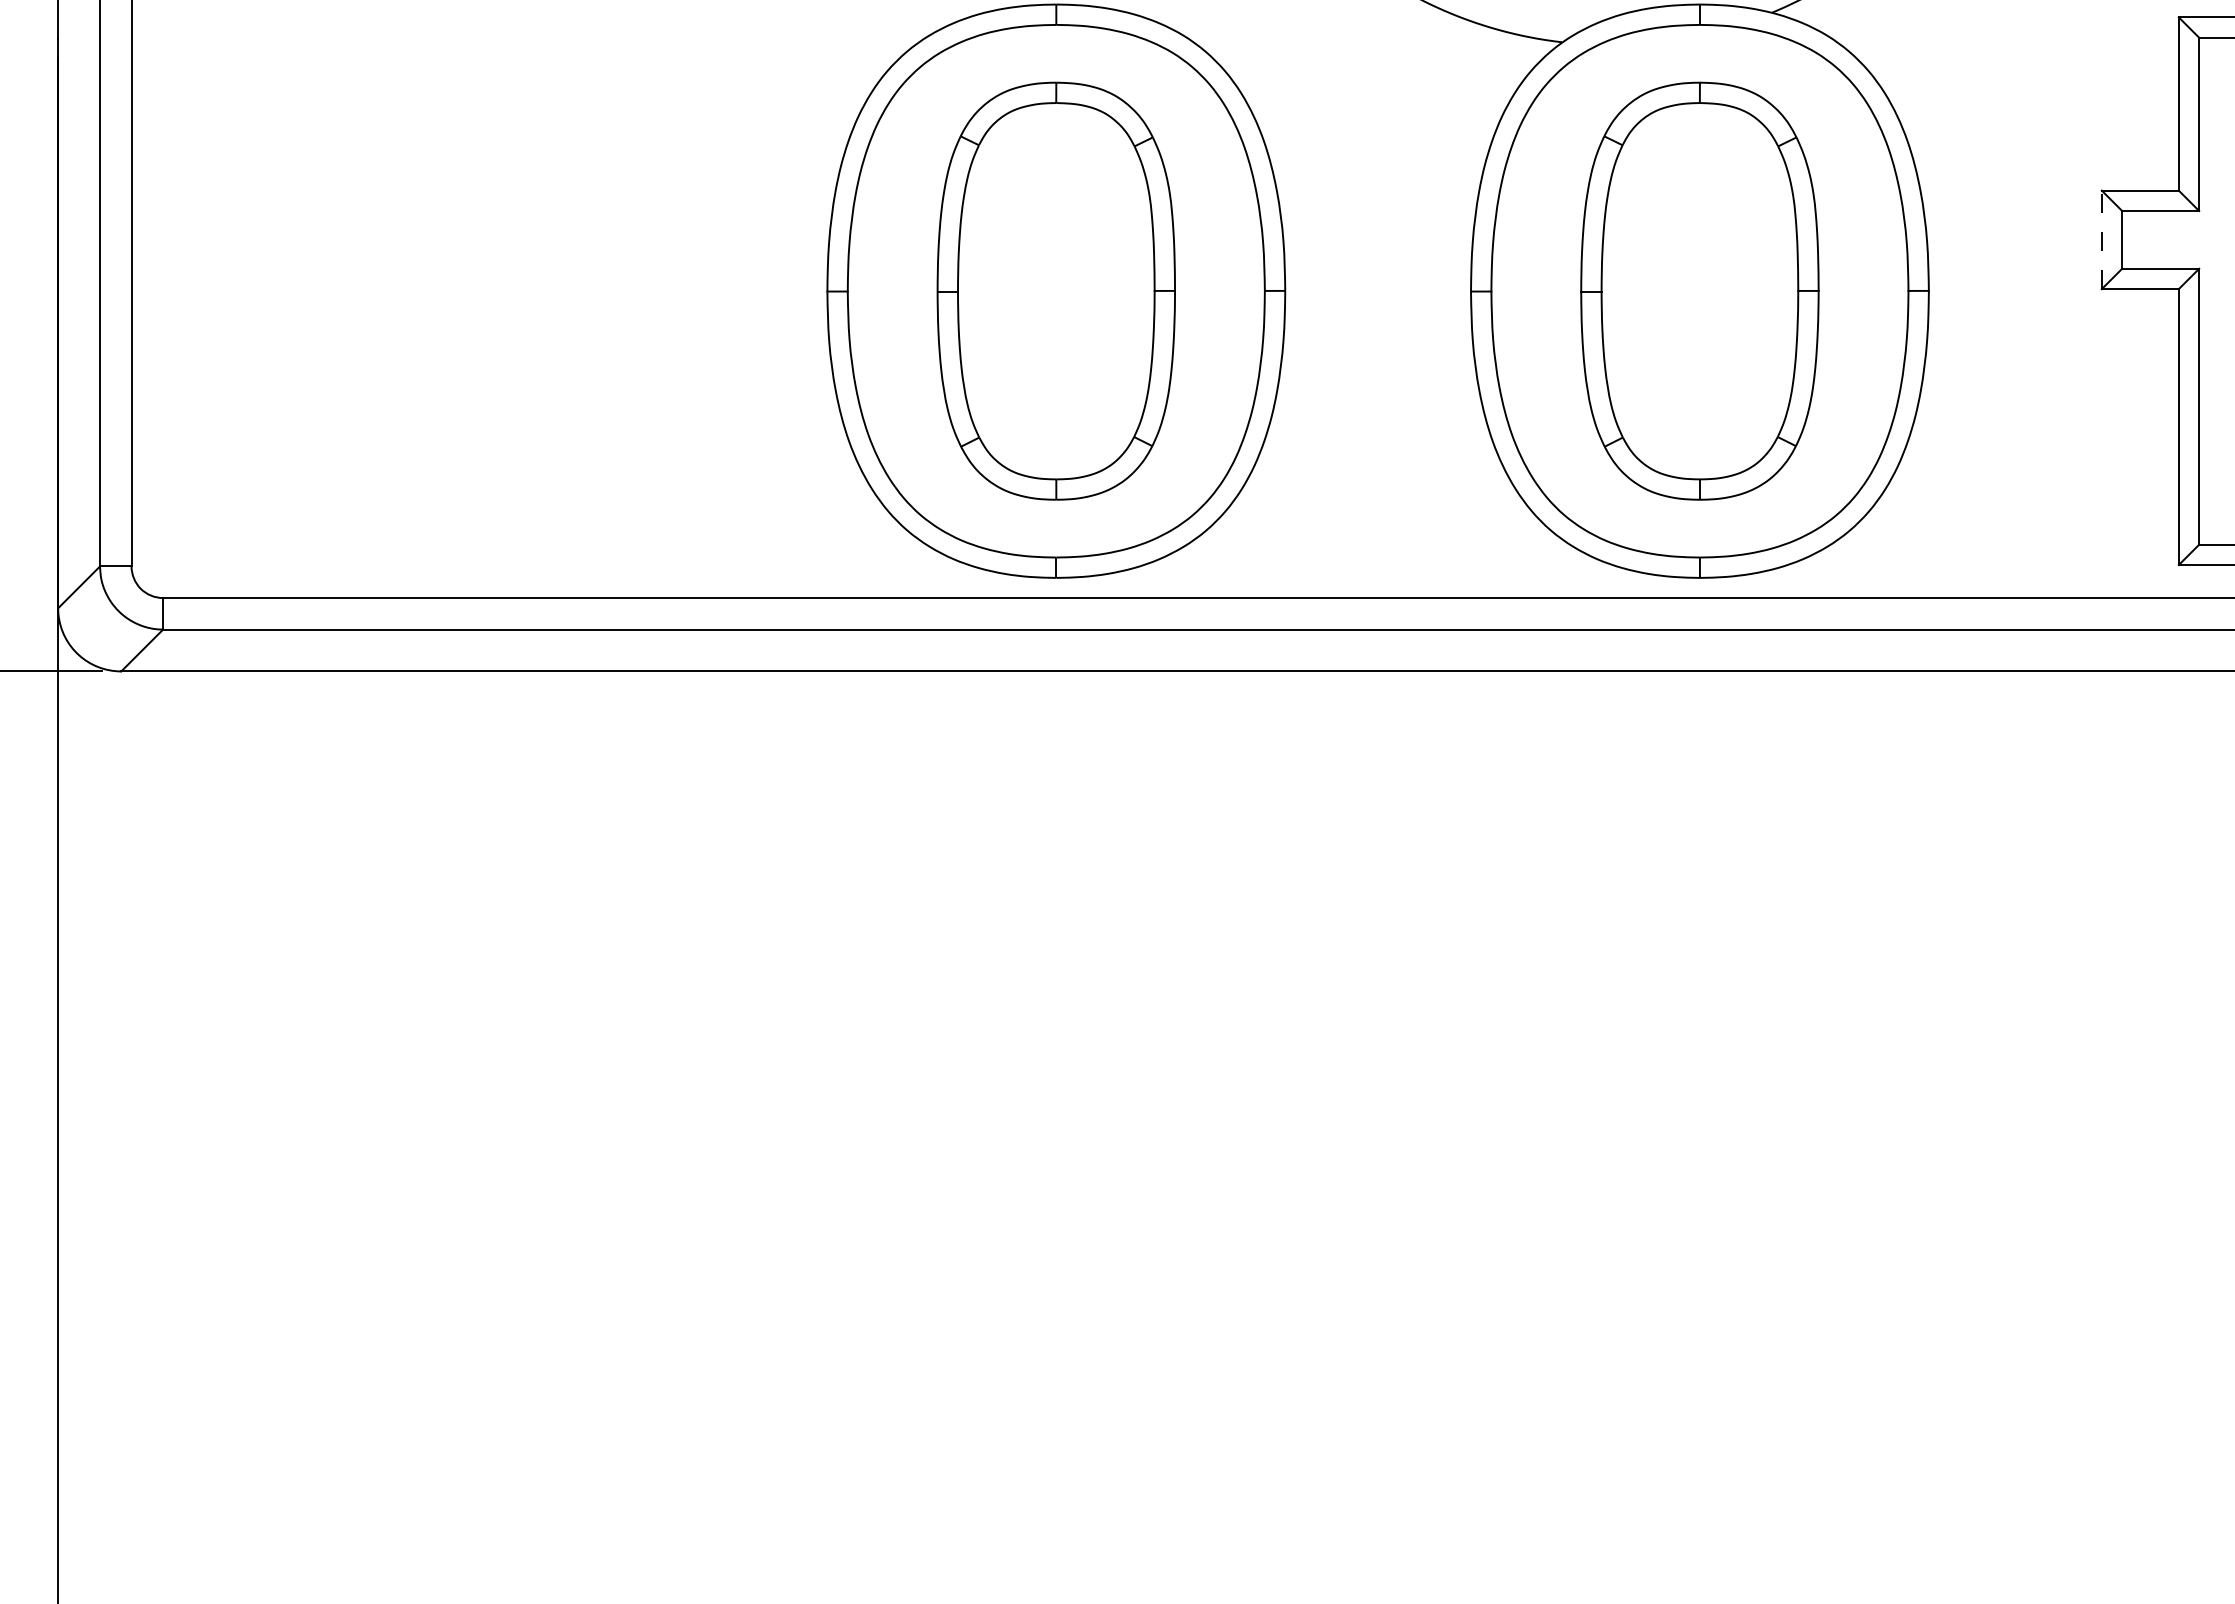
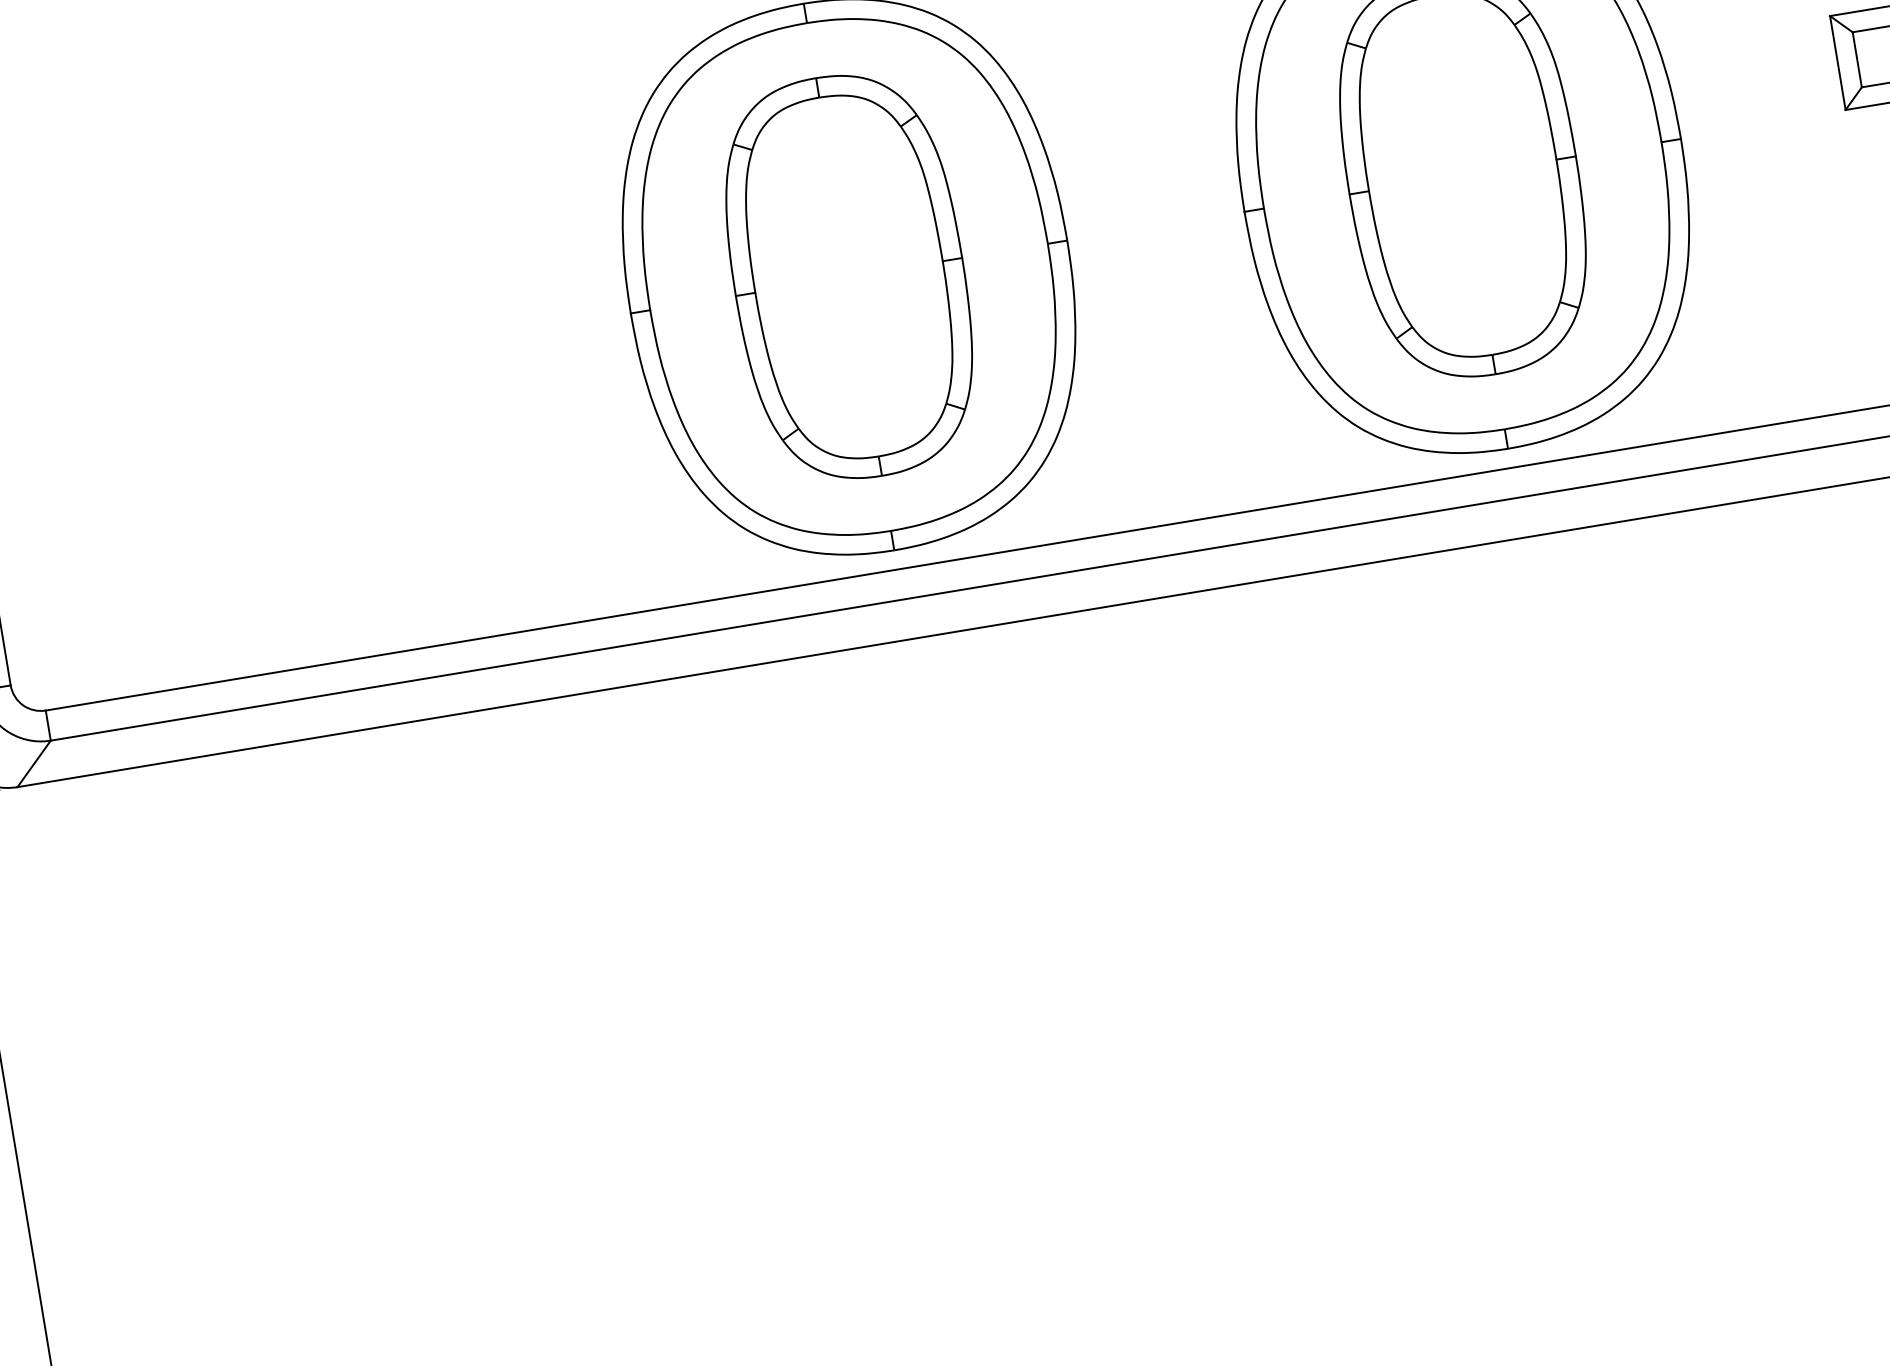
line: (2101, 239) -> (1837, 62), dashed -> solid

